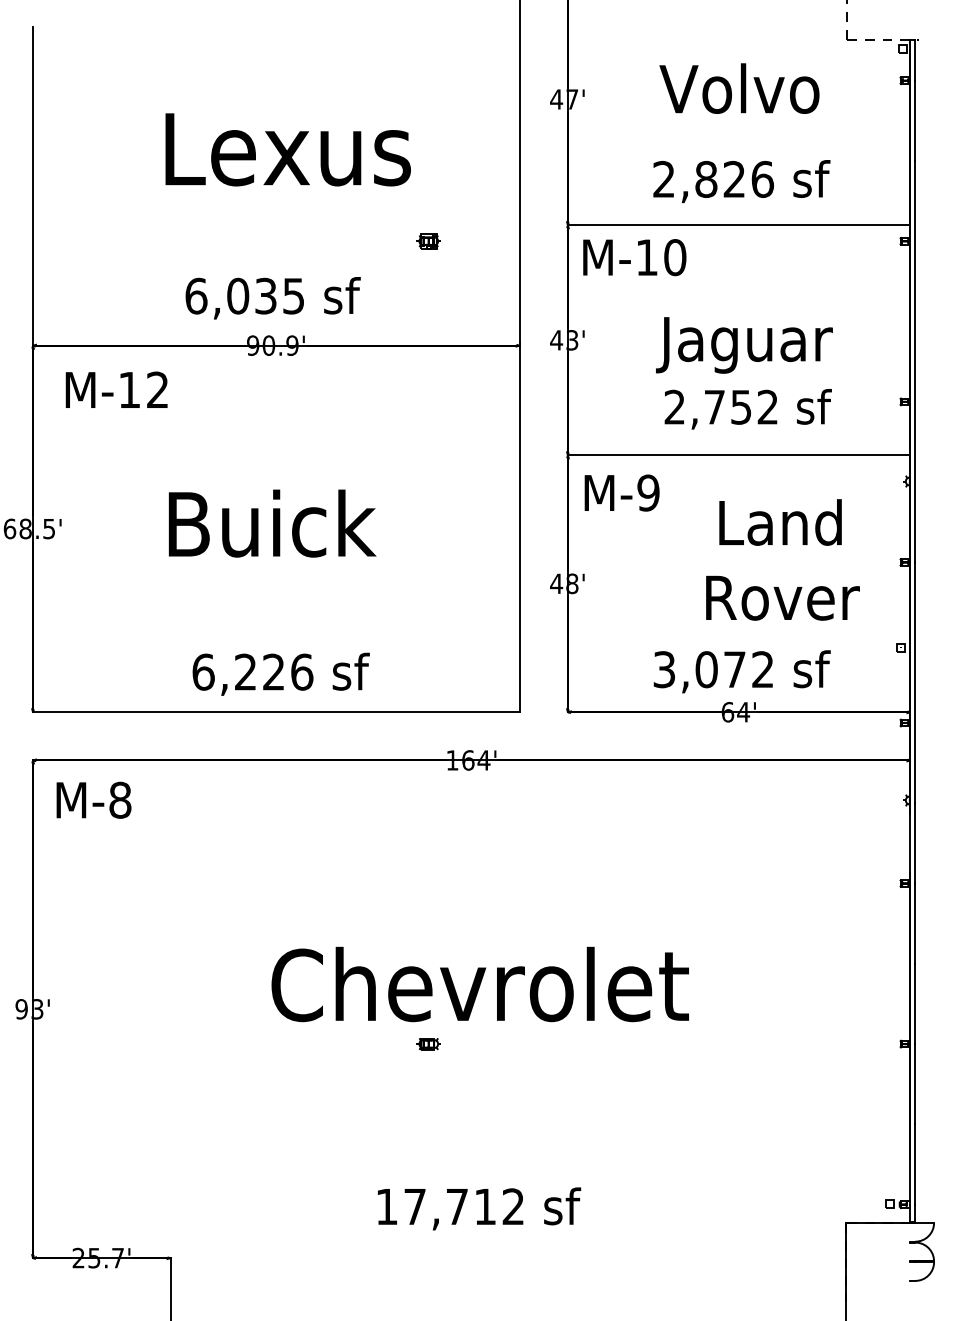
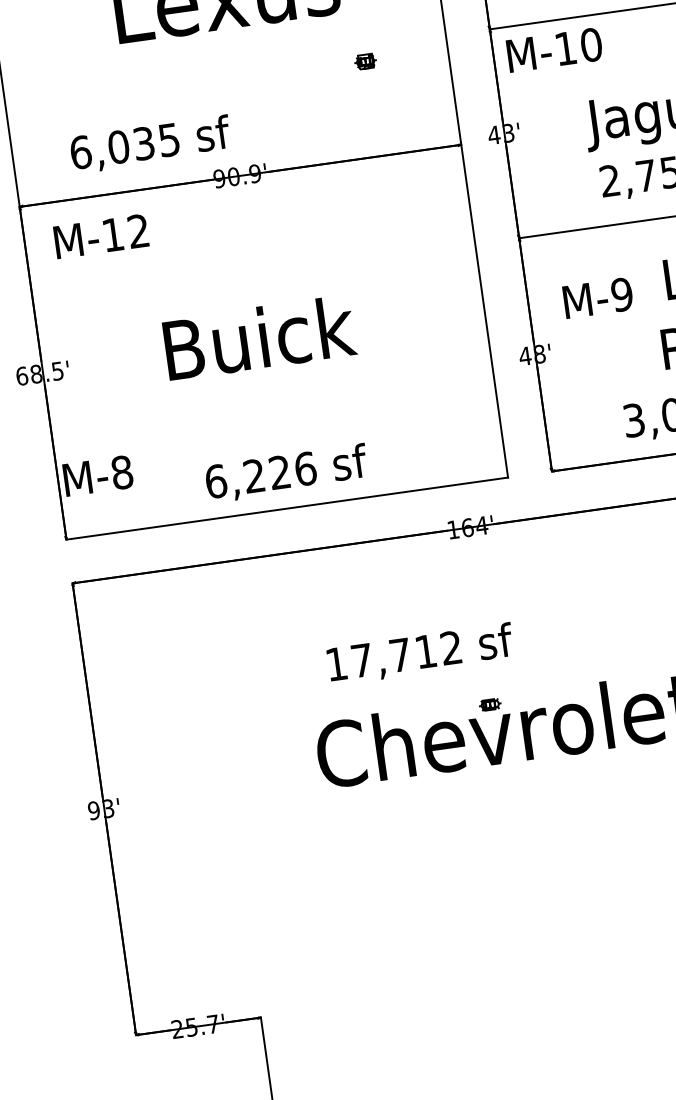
text: (272, 298) -> (150, 144), moved
text: (621, 492) -> (597, 297), moved
text: (93, 799) -> (97, 475), moved
part: (428, 1044) -> (490, 705), moved
text: (479, 1208) -> (420, 653), moved

